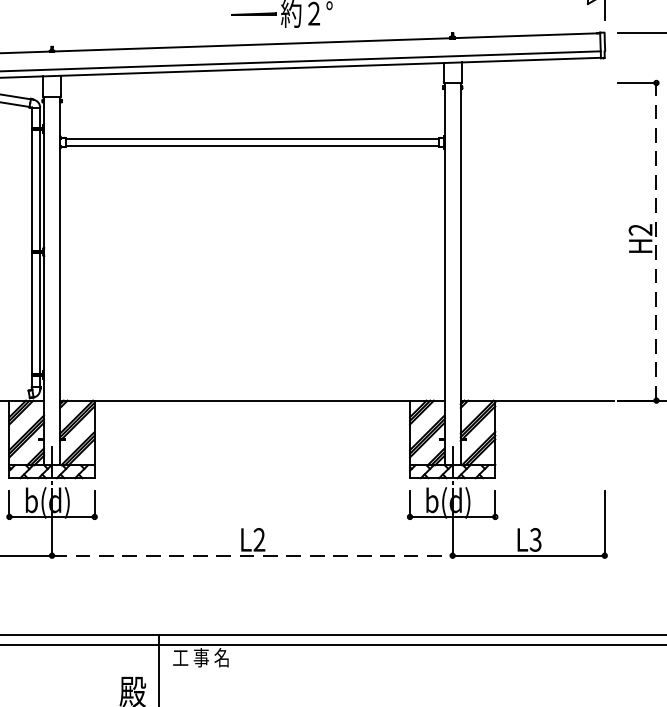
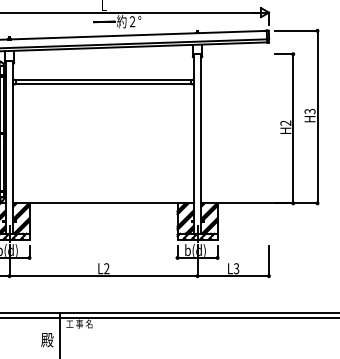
line: (657, 241) -> (293, 128), dashed -> solid
line: (254, 556) -> (104, 276), dashed -> solid

